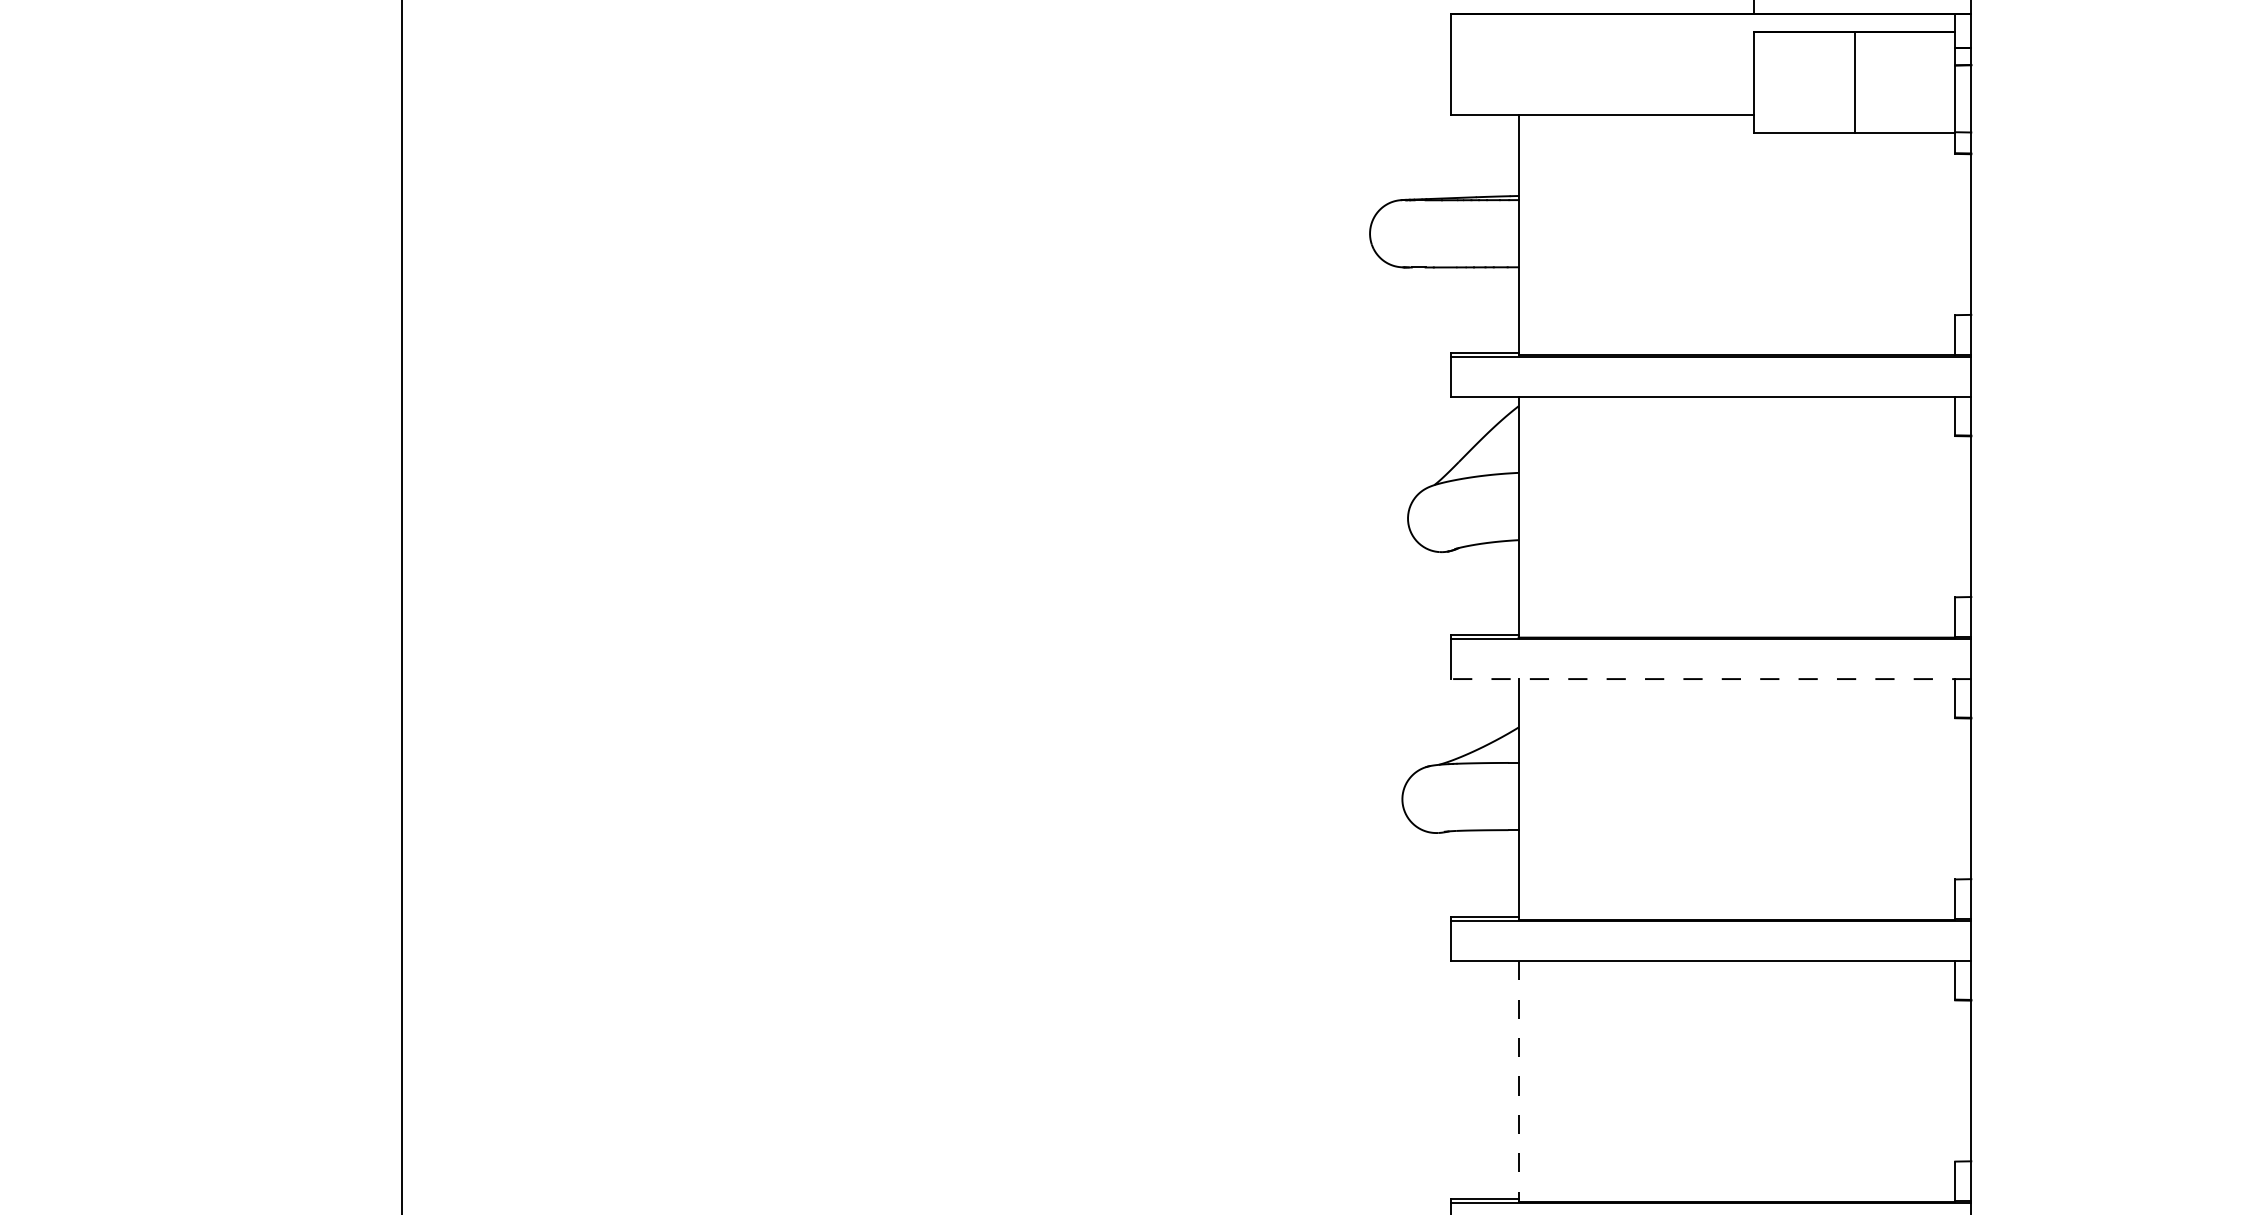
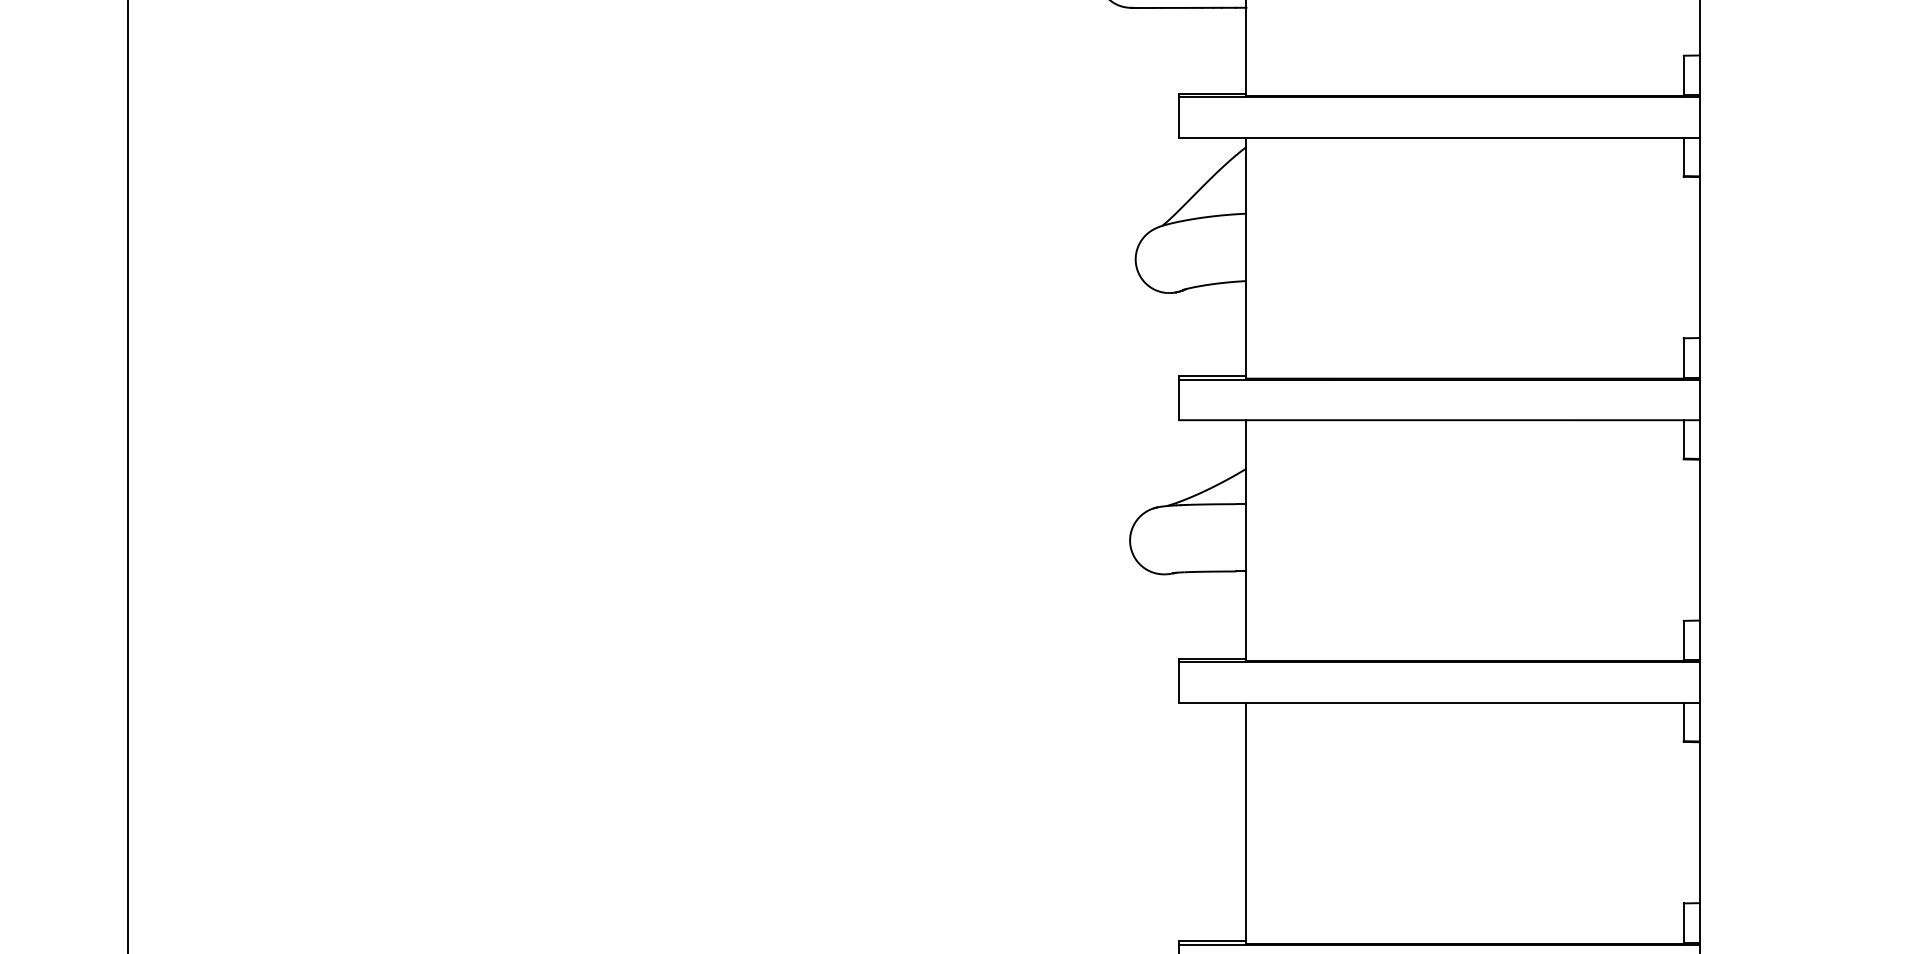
line: (1711, 679) -> (1439, 420), dashed -> solid
line: (1518, 1082) -> (1246, 824), dashed -> solid

